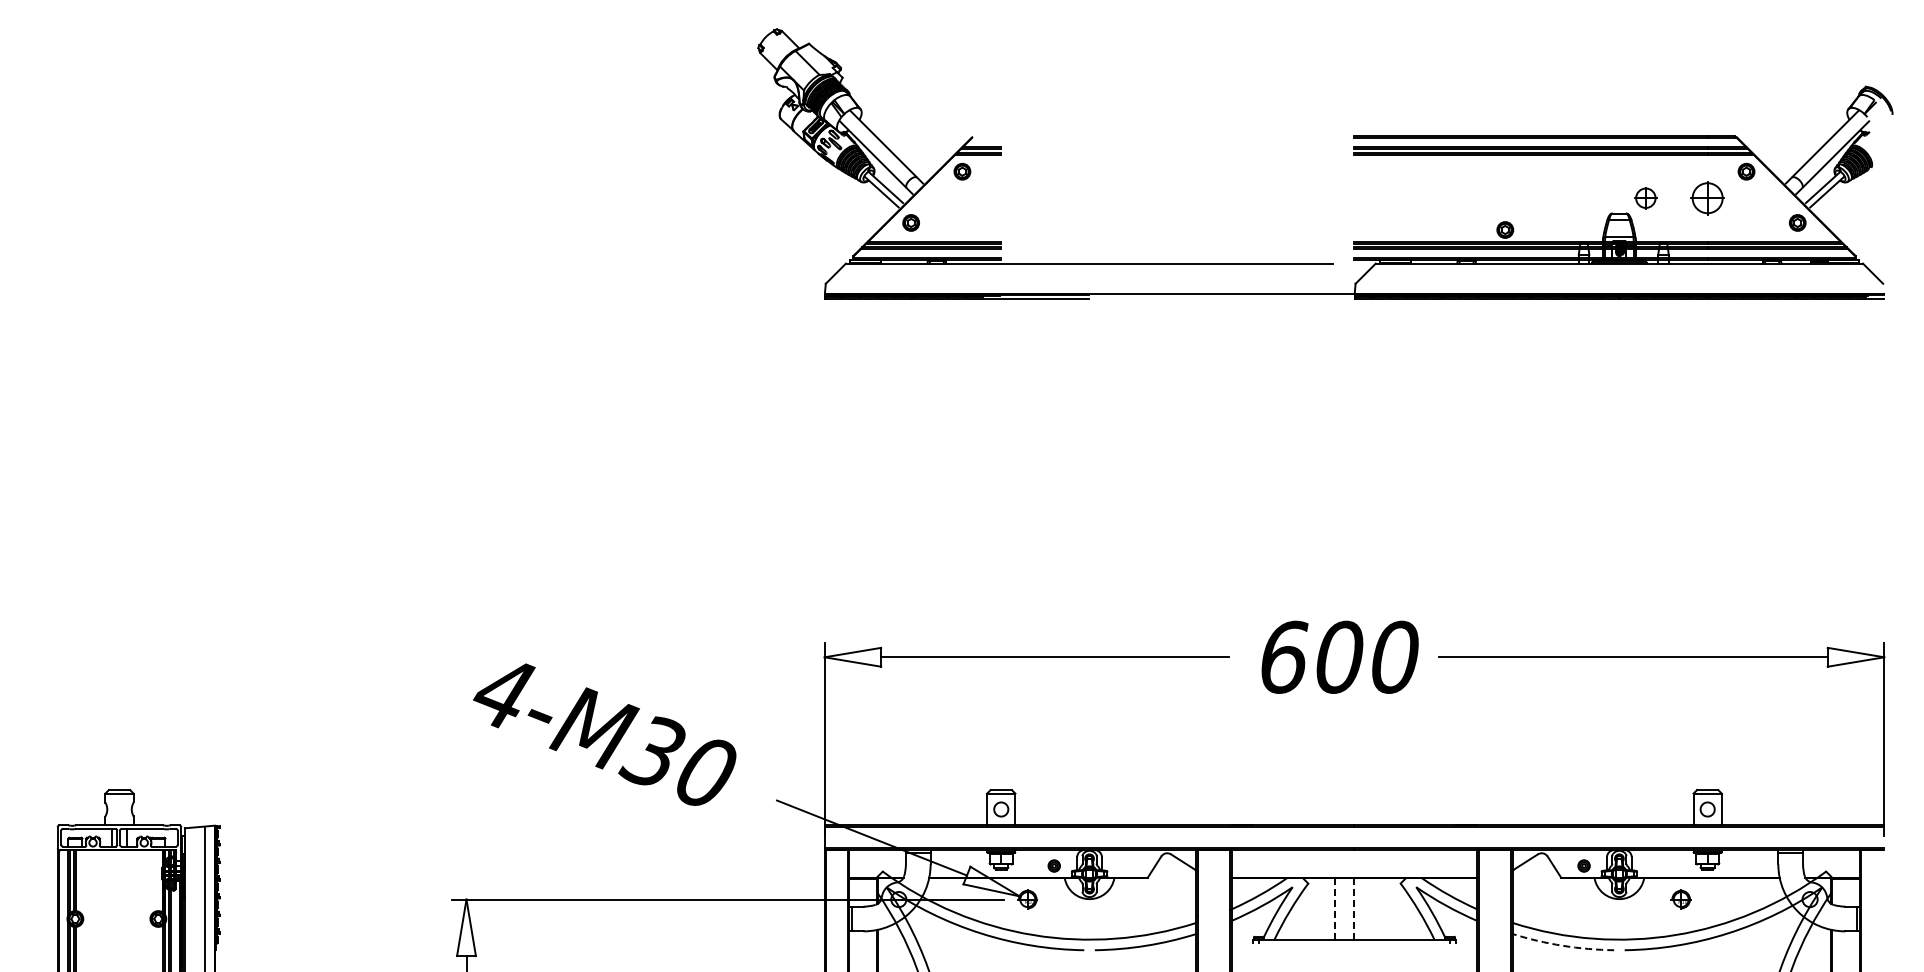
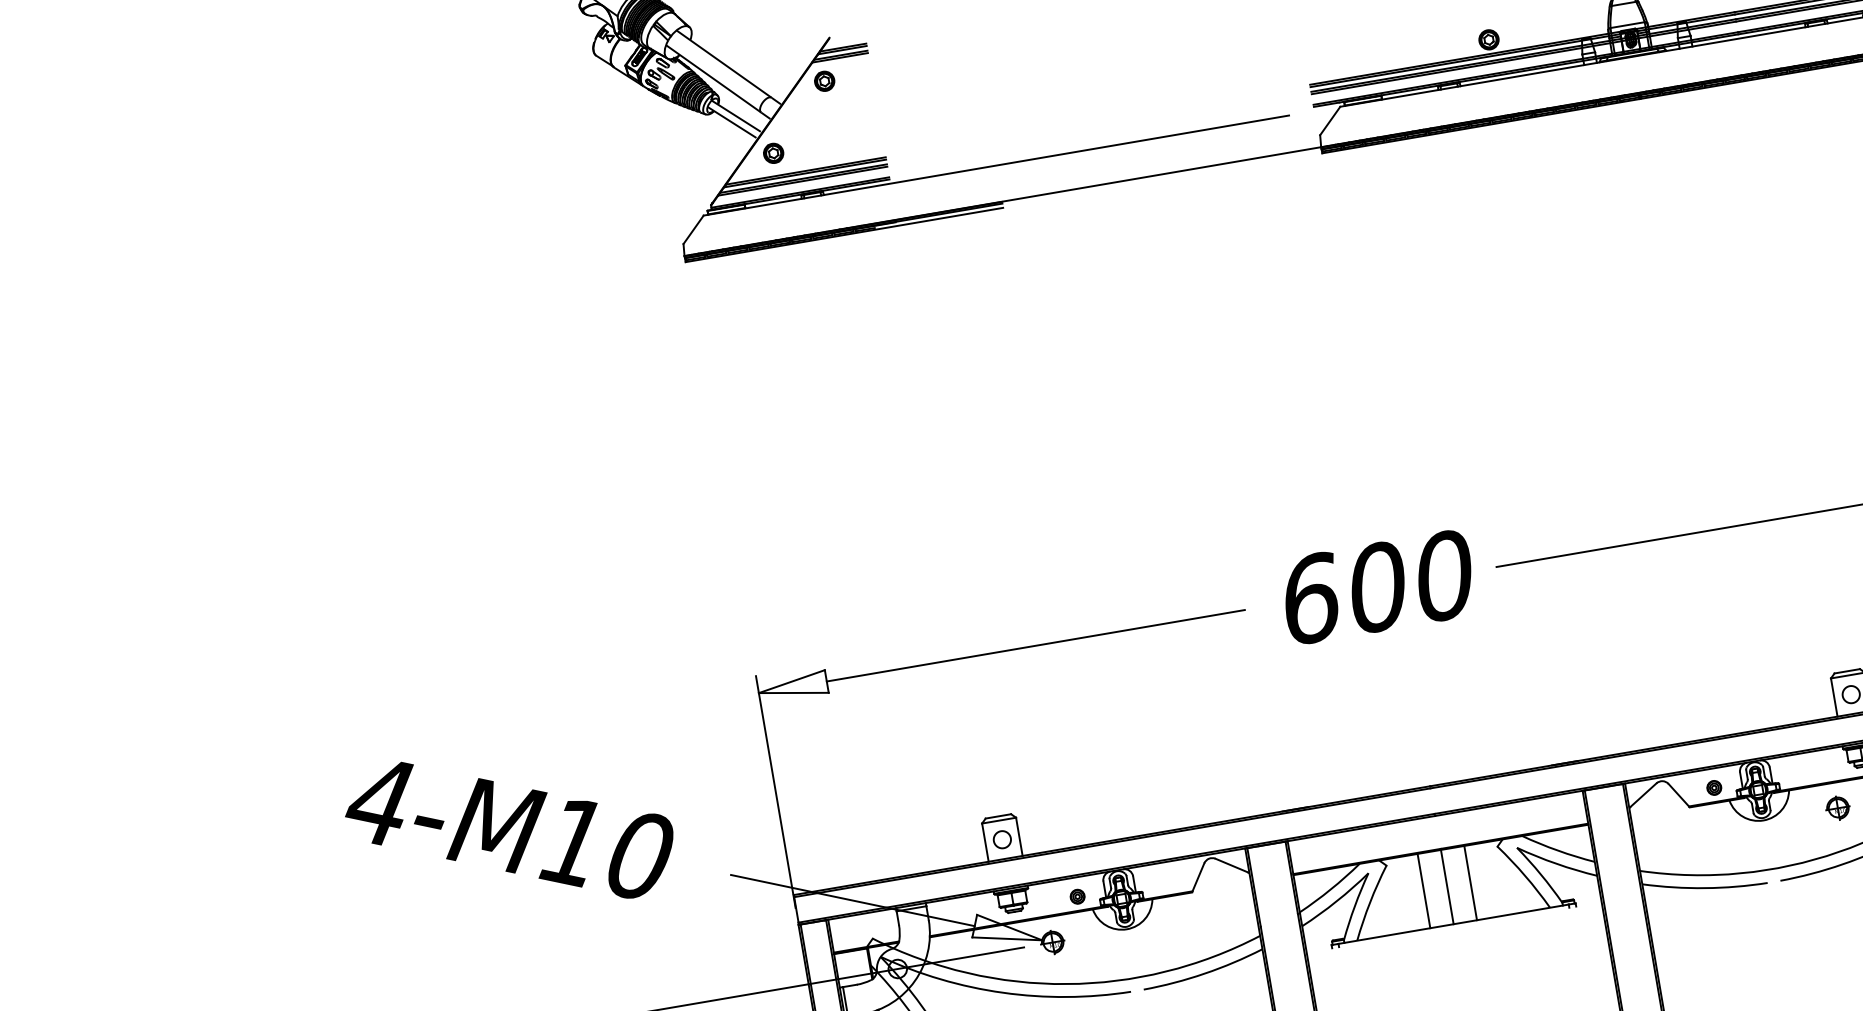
text: (651, 752) -> (570, 843), 4-M30 -> 4-M10
line: (1335, 909) -> (1424, 891), dashed -> solid
line: (1354, 909) -> (1447, 887), dashed -> solid
line: (1373, 909) -> (1470, 883), added
arc: (1562, 945) -> (1704, 887), dashed -> solid

